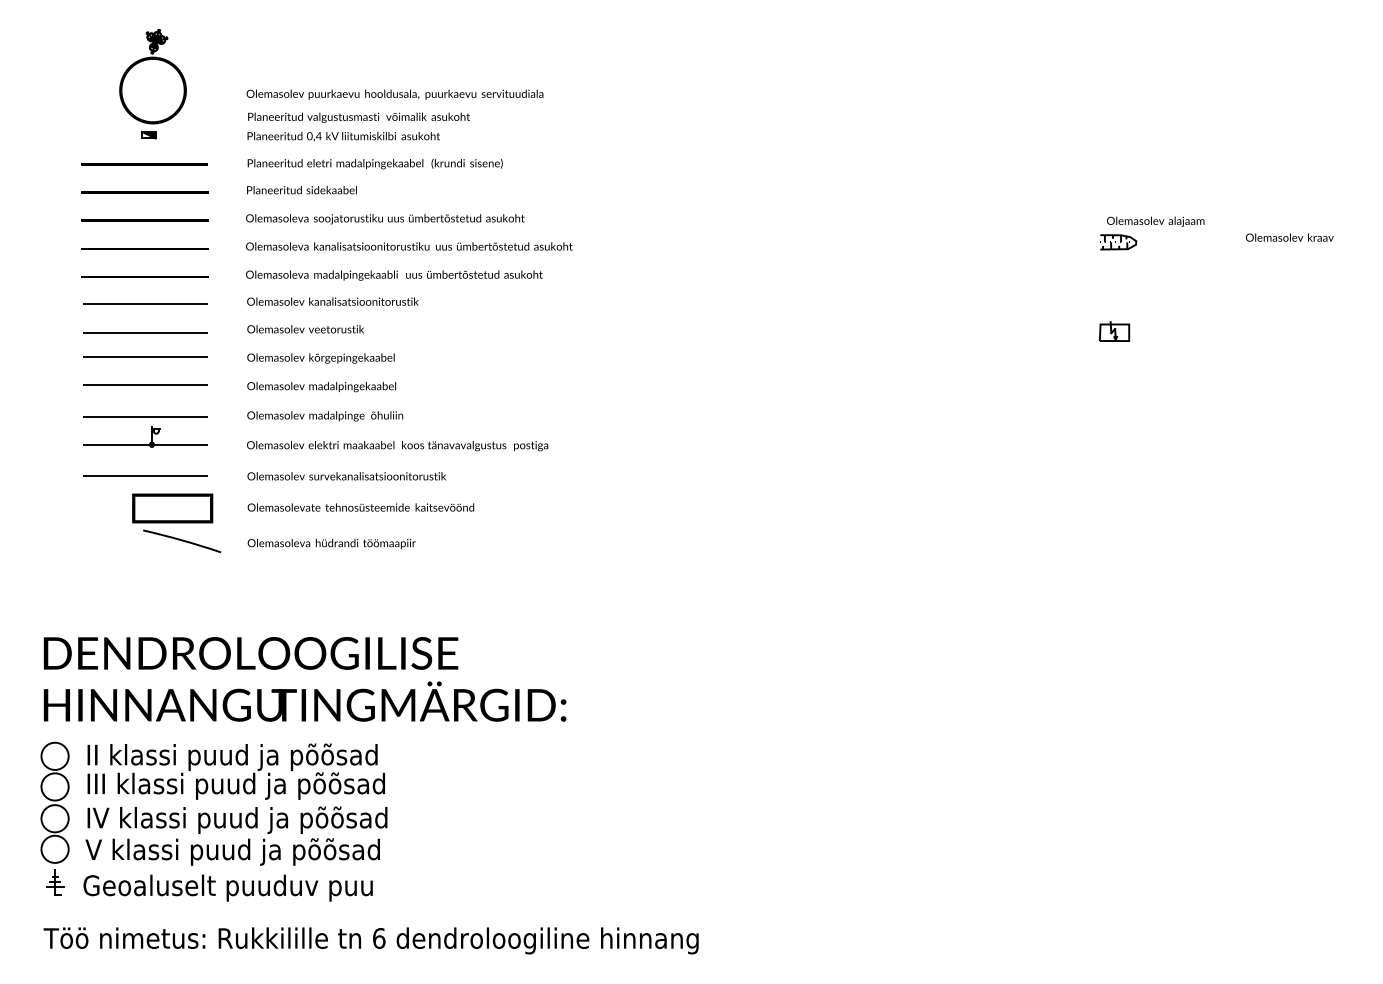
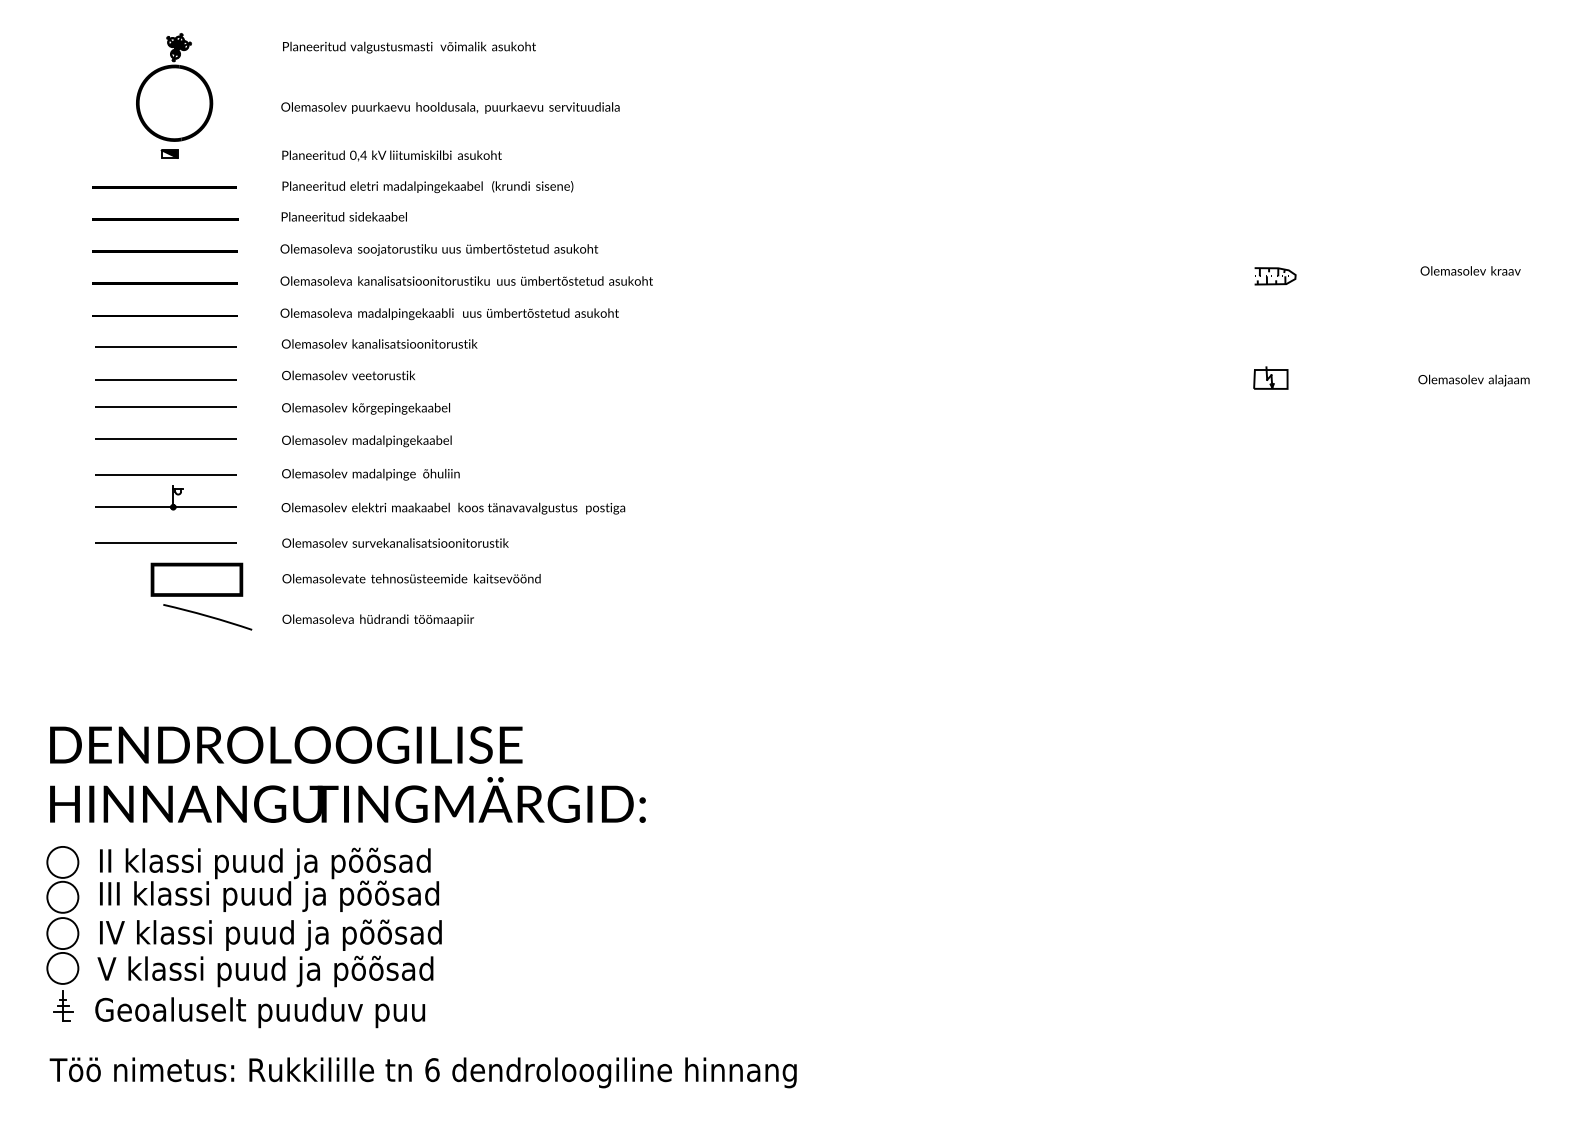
text: (358, 117) -> (408, 47), moved
text: (1155, 221) -> (1473, 380), moved

